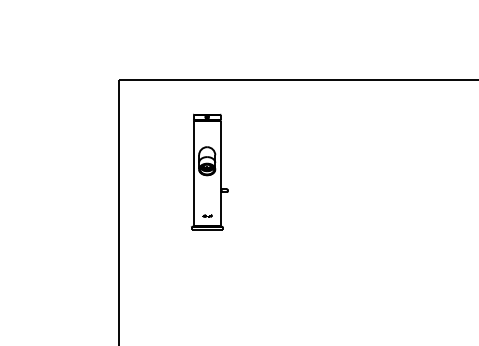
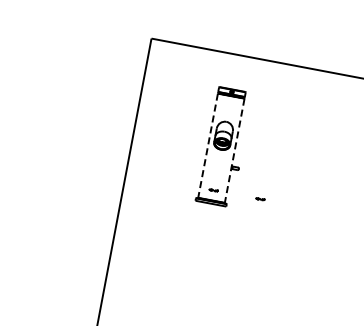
line: (193, 174) -> (207, 146), solid -> dashed
line: (220, 174) -> (234, 151), solid -> dashed
part: (254, 215) -> (260, 198), added

